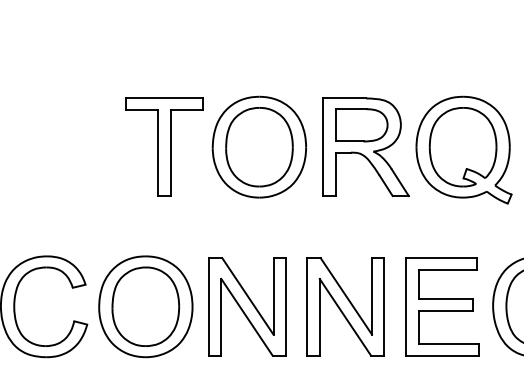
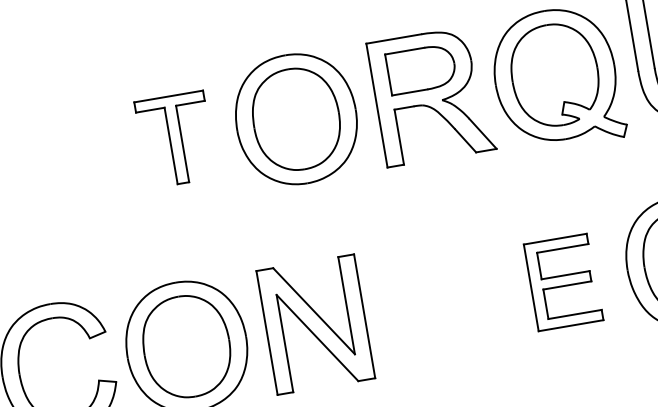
part: (164, 146) -> (175, 139), size x0.7
part: (345, 306) -> (440, 302), removed
part: (442, 306) -> (563, 281), size x0.7

